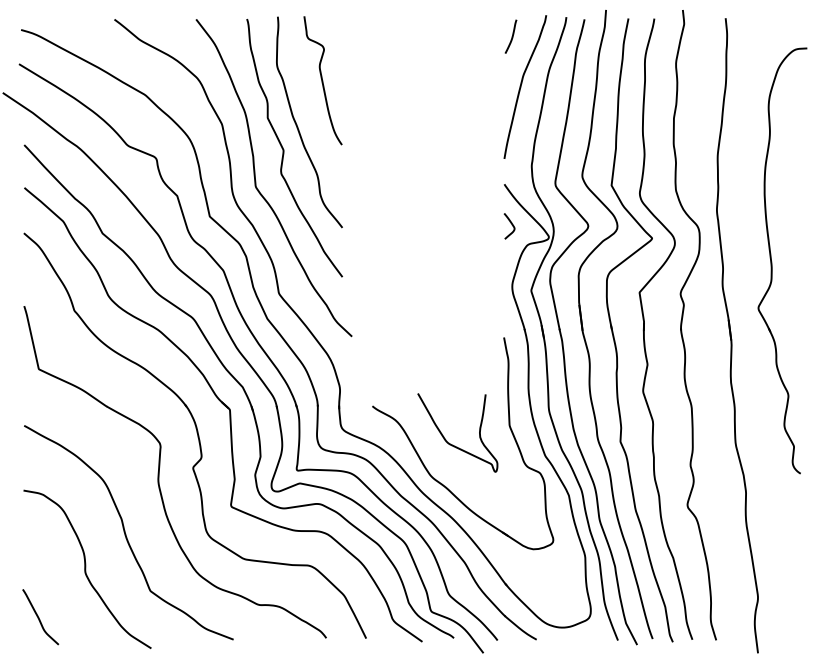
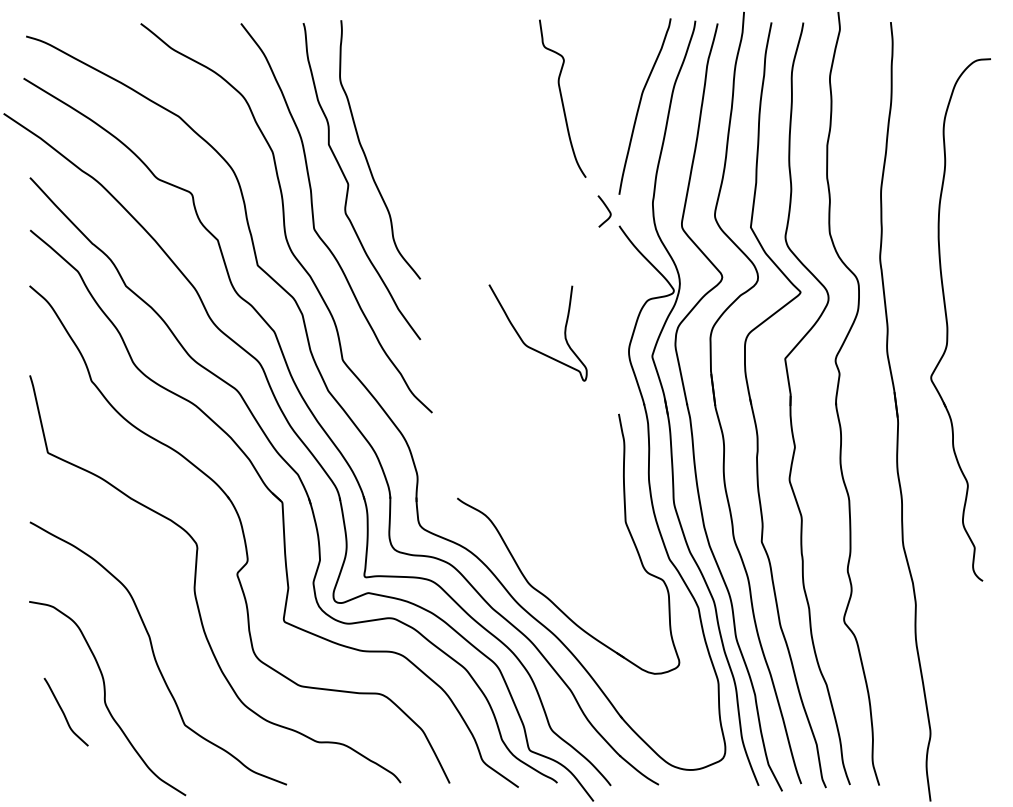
curve: (511, 36) -> (628, 44), removed
curve: (322, 80) -> (562, 98), moved
curve: (511, 225) -> (607, 210), moved
curve: (449, 443) -> (528, 345), moved
curve: (39, 617) -> (64, 712), moved

